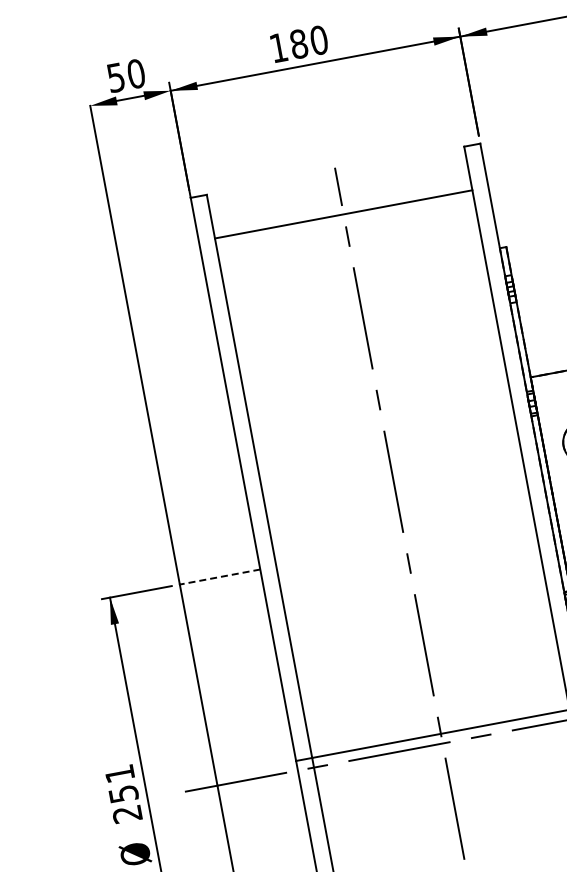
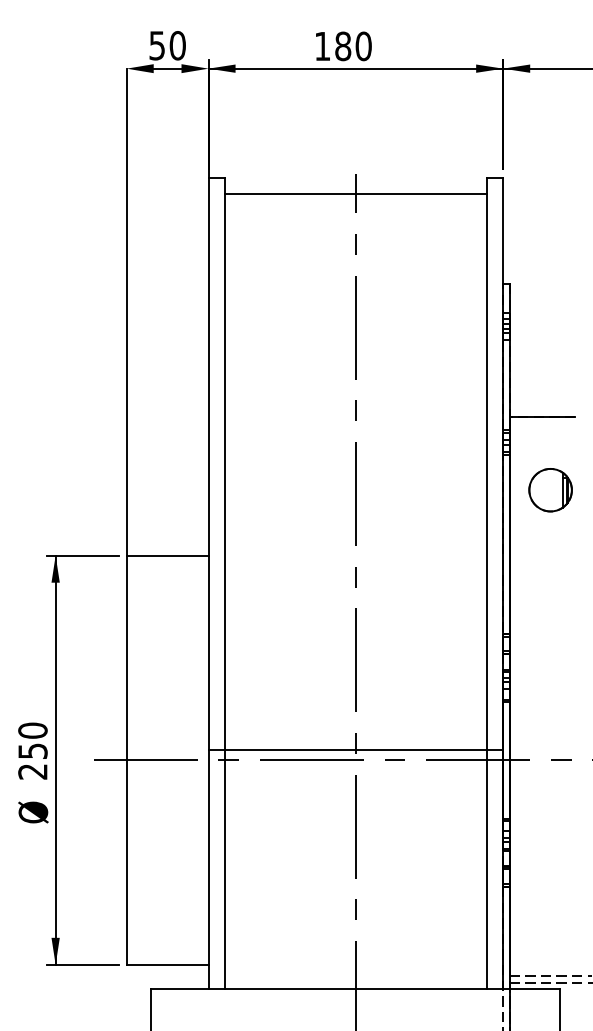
line: (343, 214) -> (355, 193), moved
line: (219, 576) -> (167, 555), dashed -> solid
text: (119, 773) -> (32, 730), 251 -> 250

